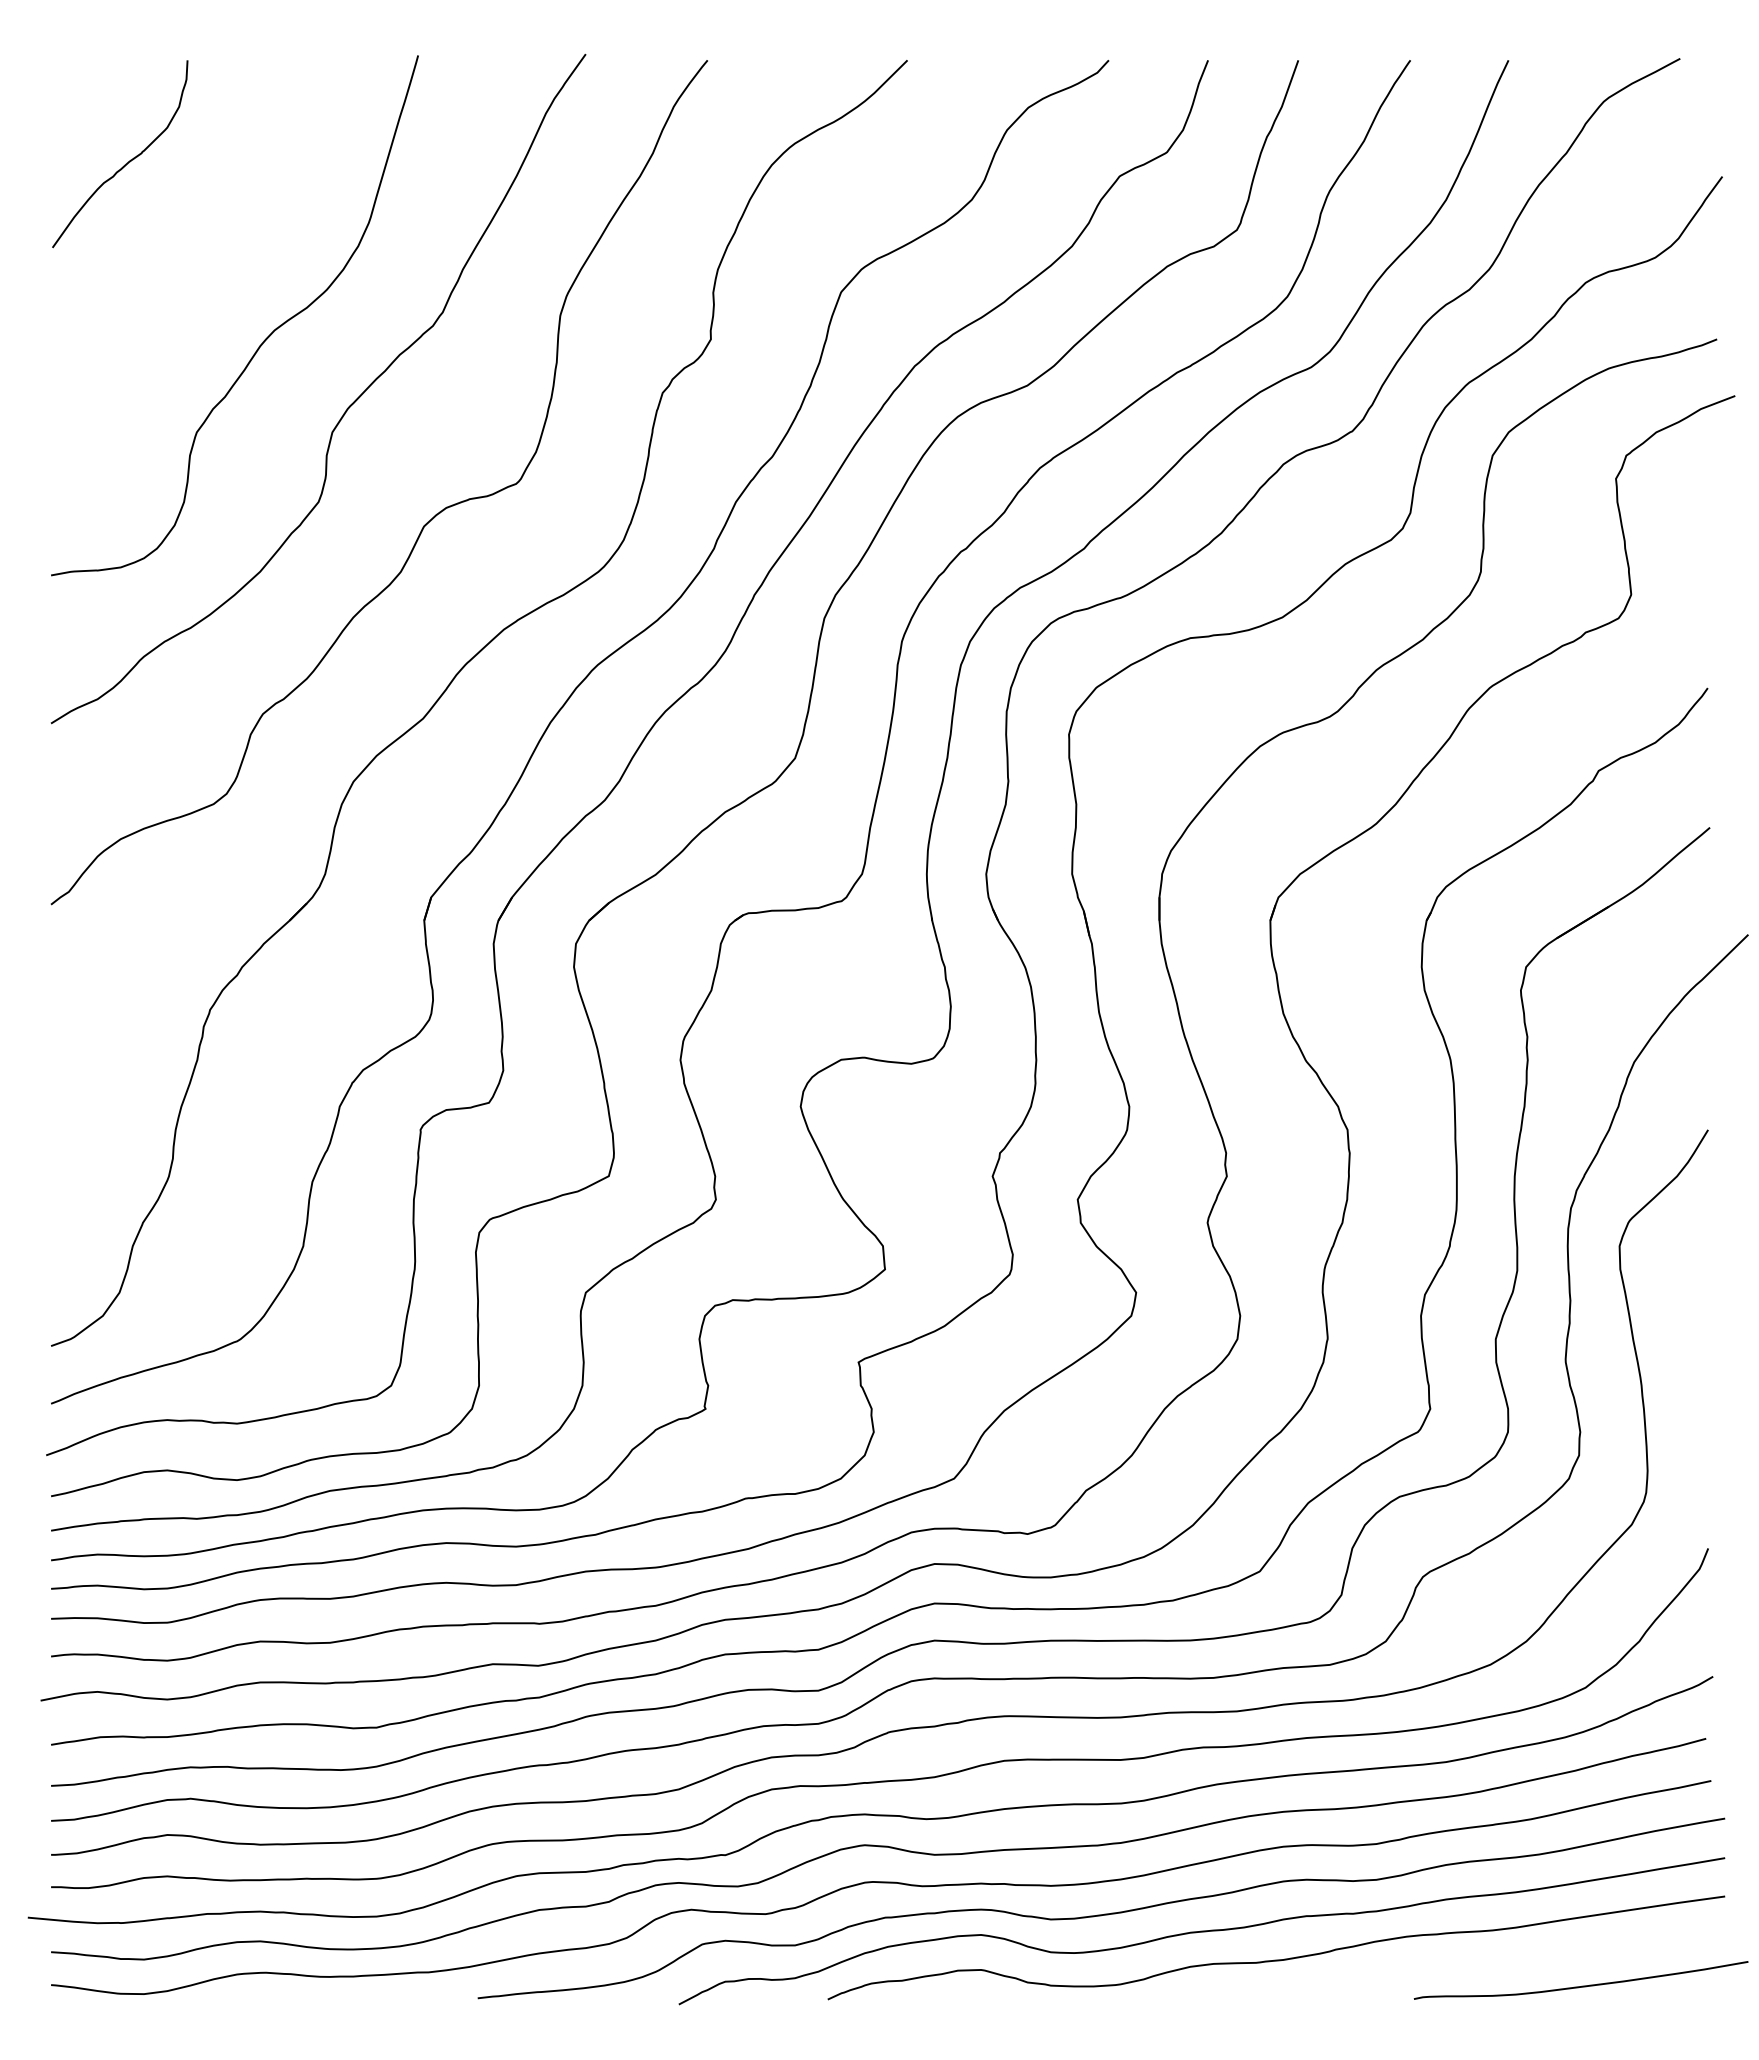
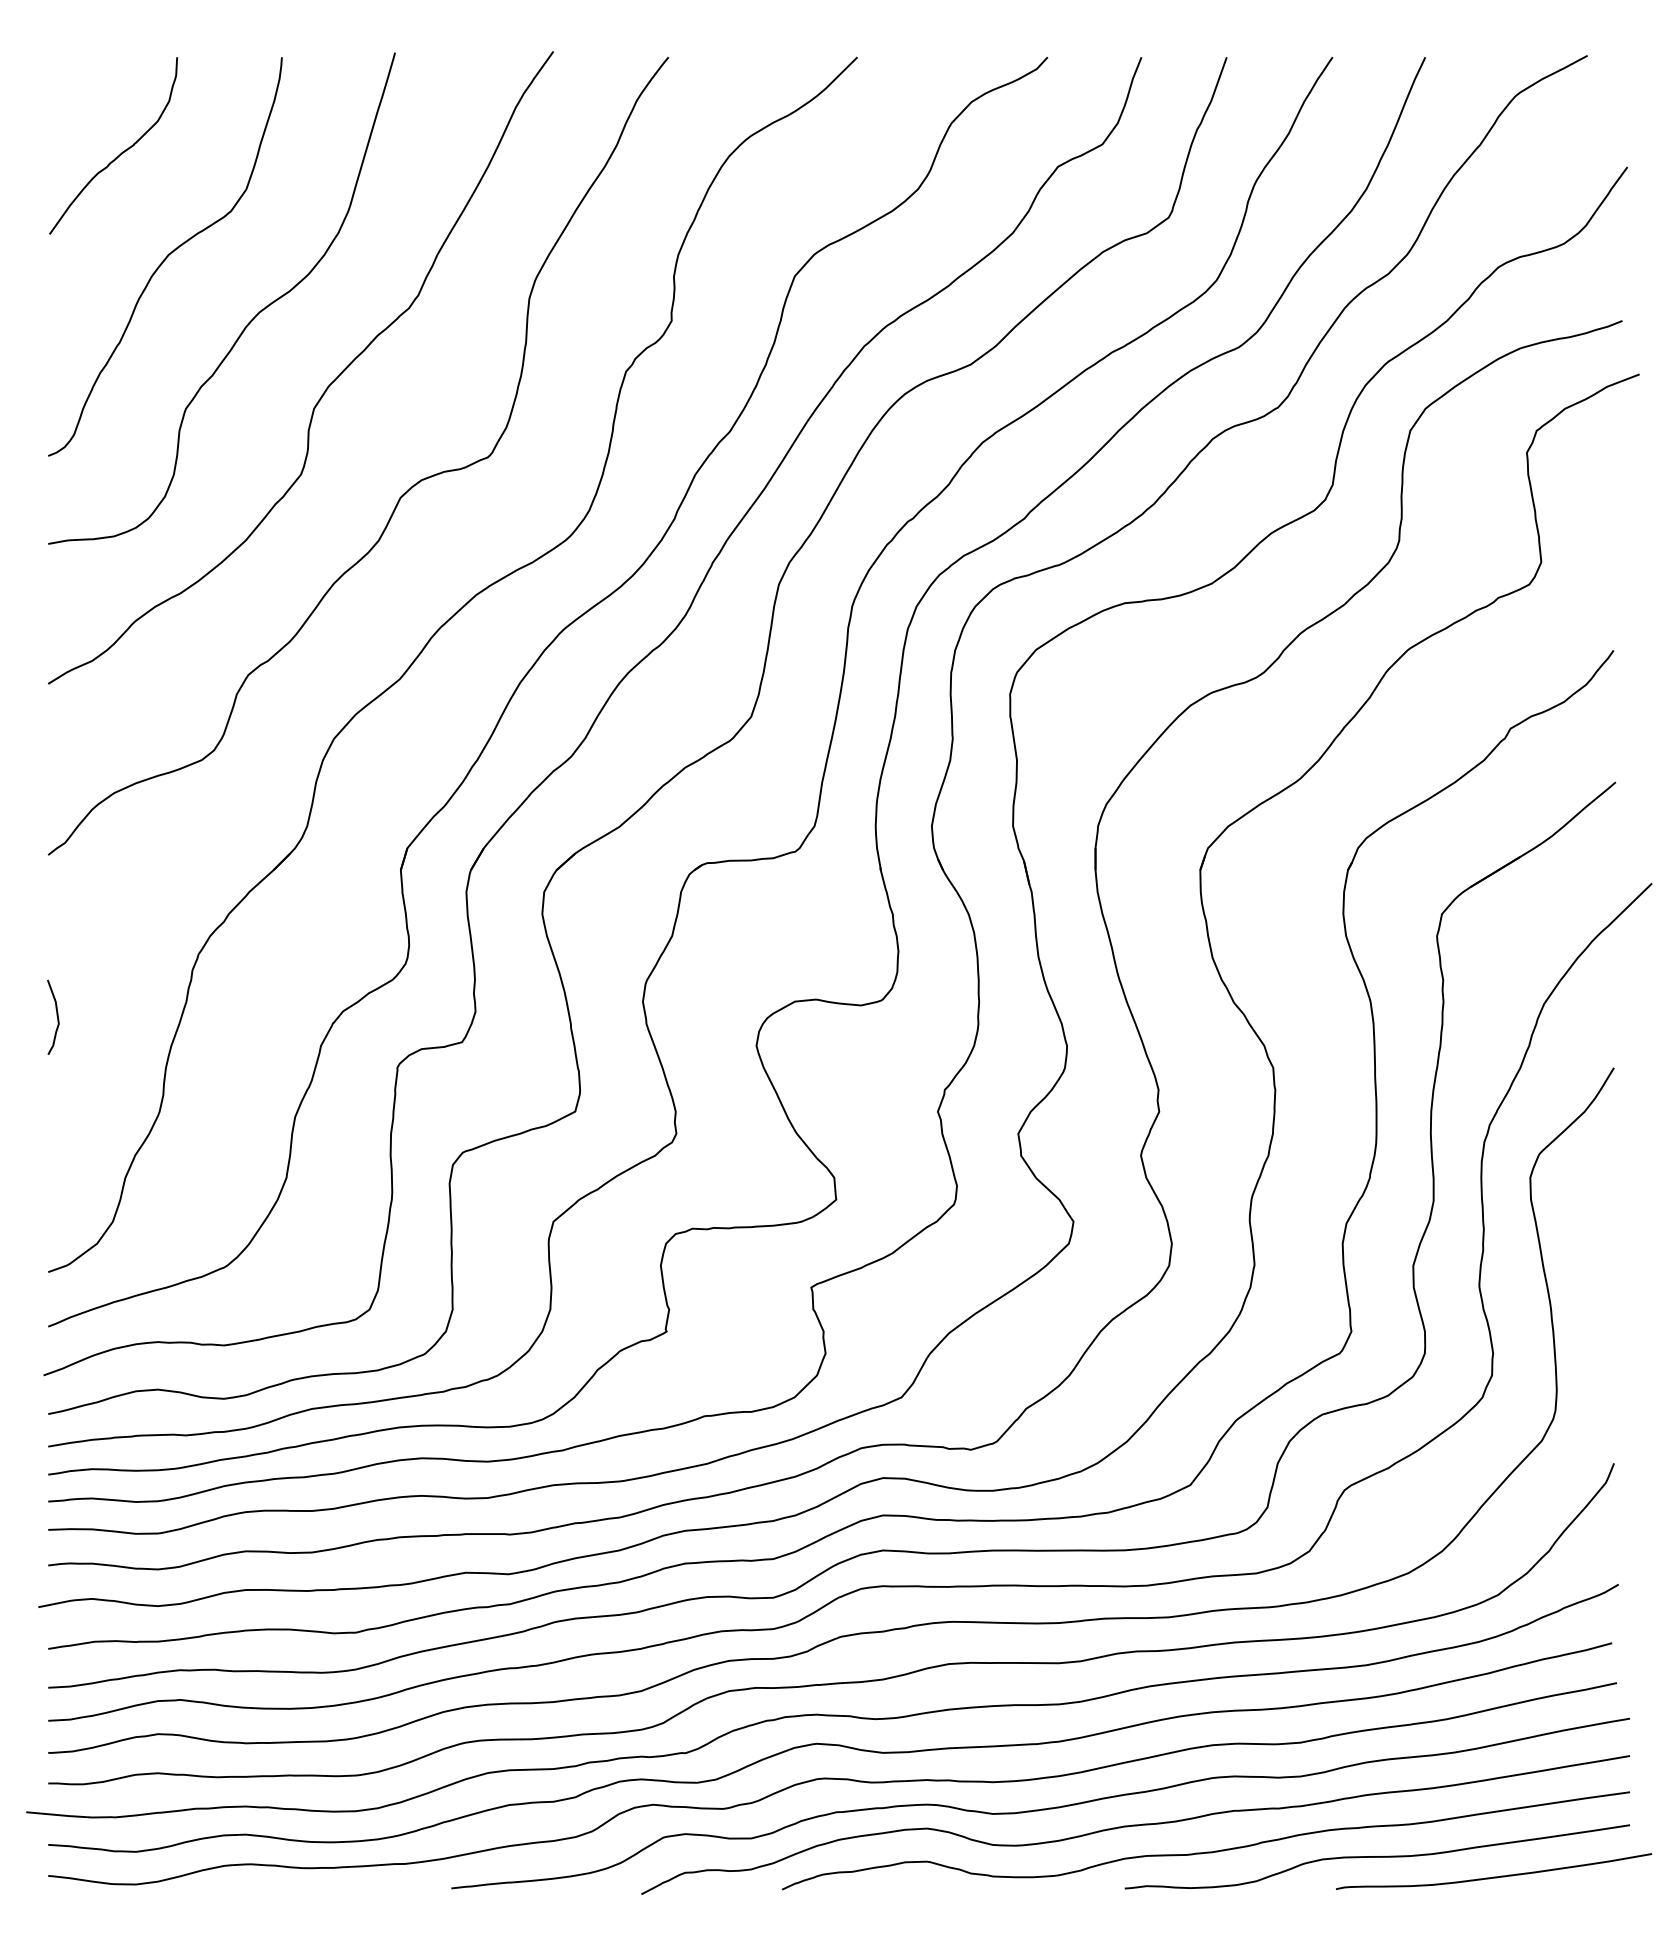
curve: (175, 271) -> (165, 256), added
curve: (60, 1076) -> (57, 1017), added
curve: (1457, 1964) -> (1377, 1856), added

